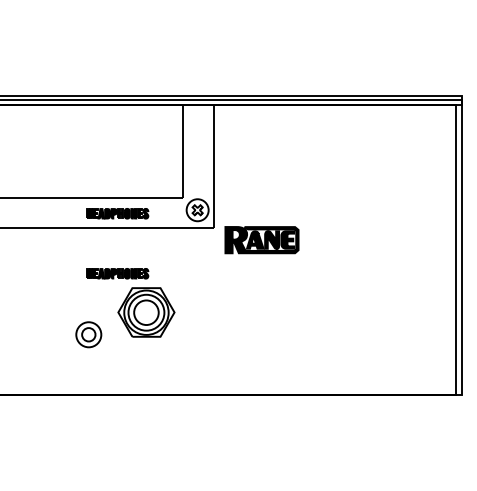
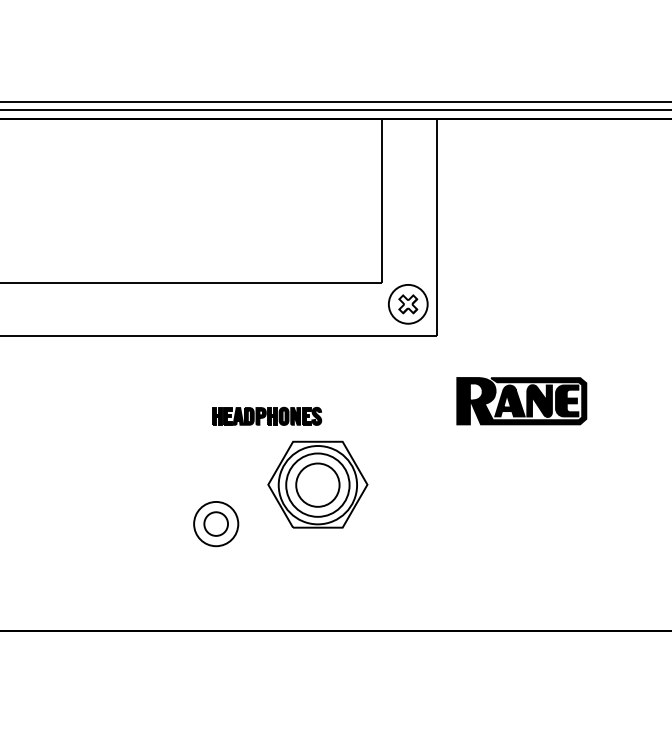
part: (117, 213) -> (266, 310), removed
part: (261, 240) -> (520, 401), moved

